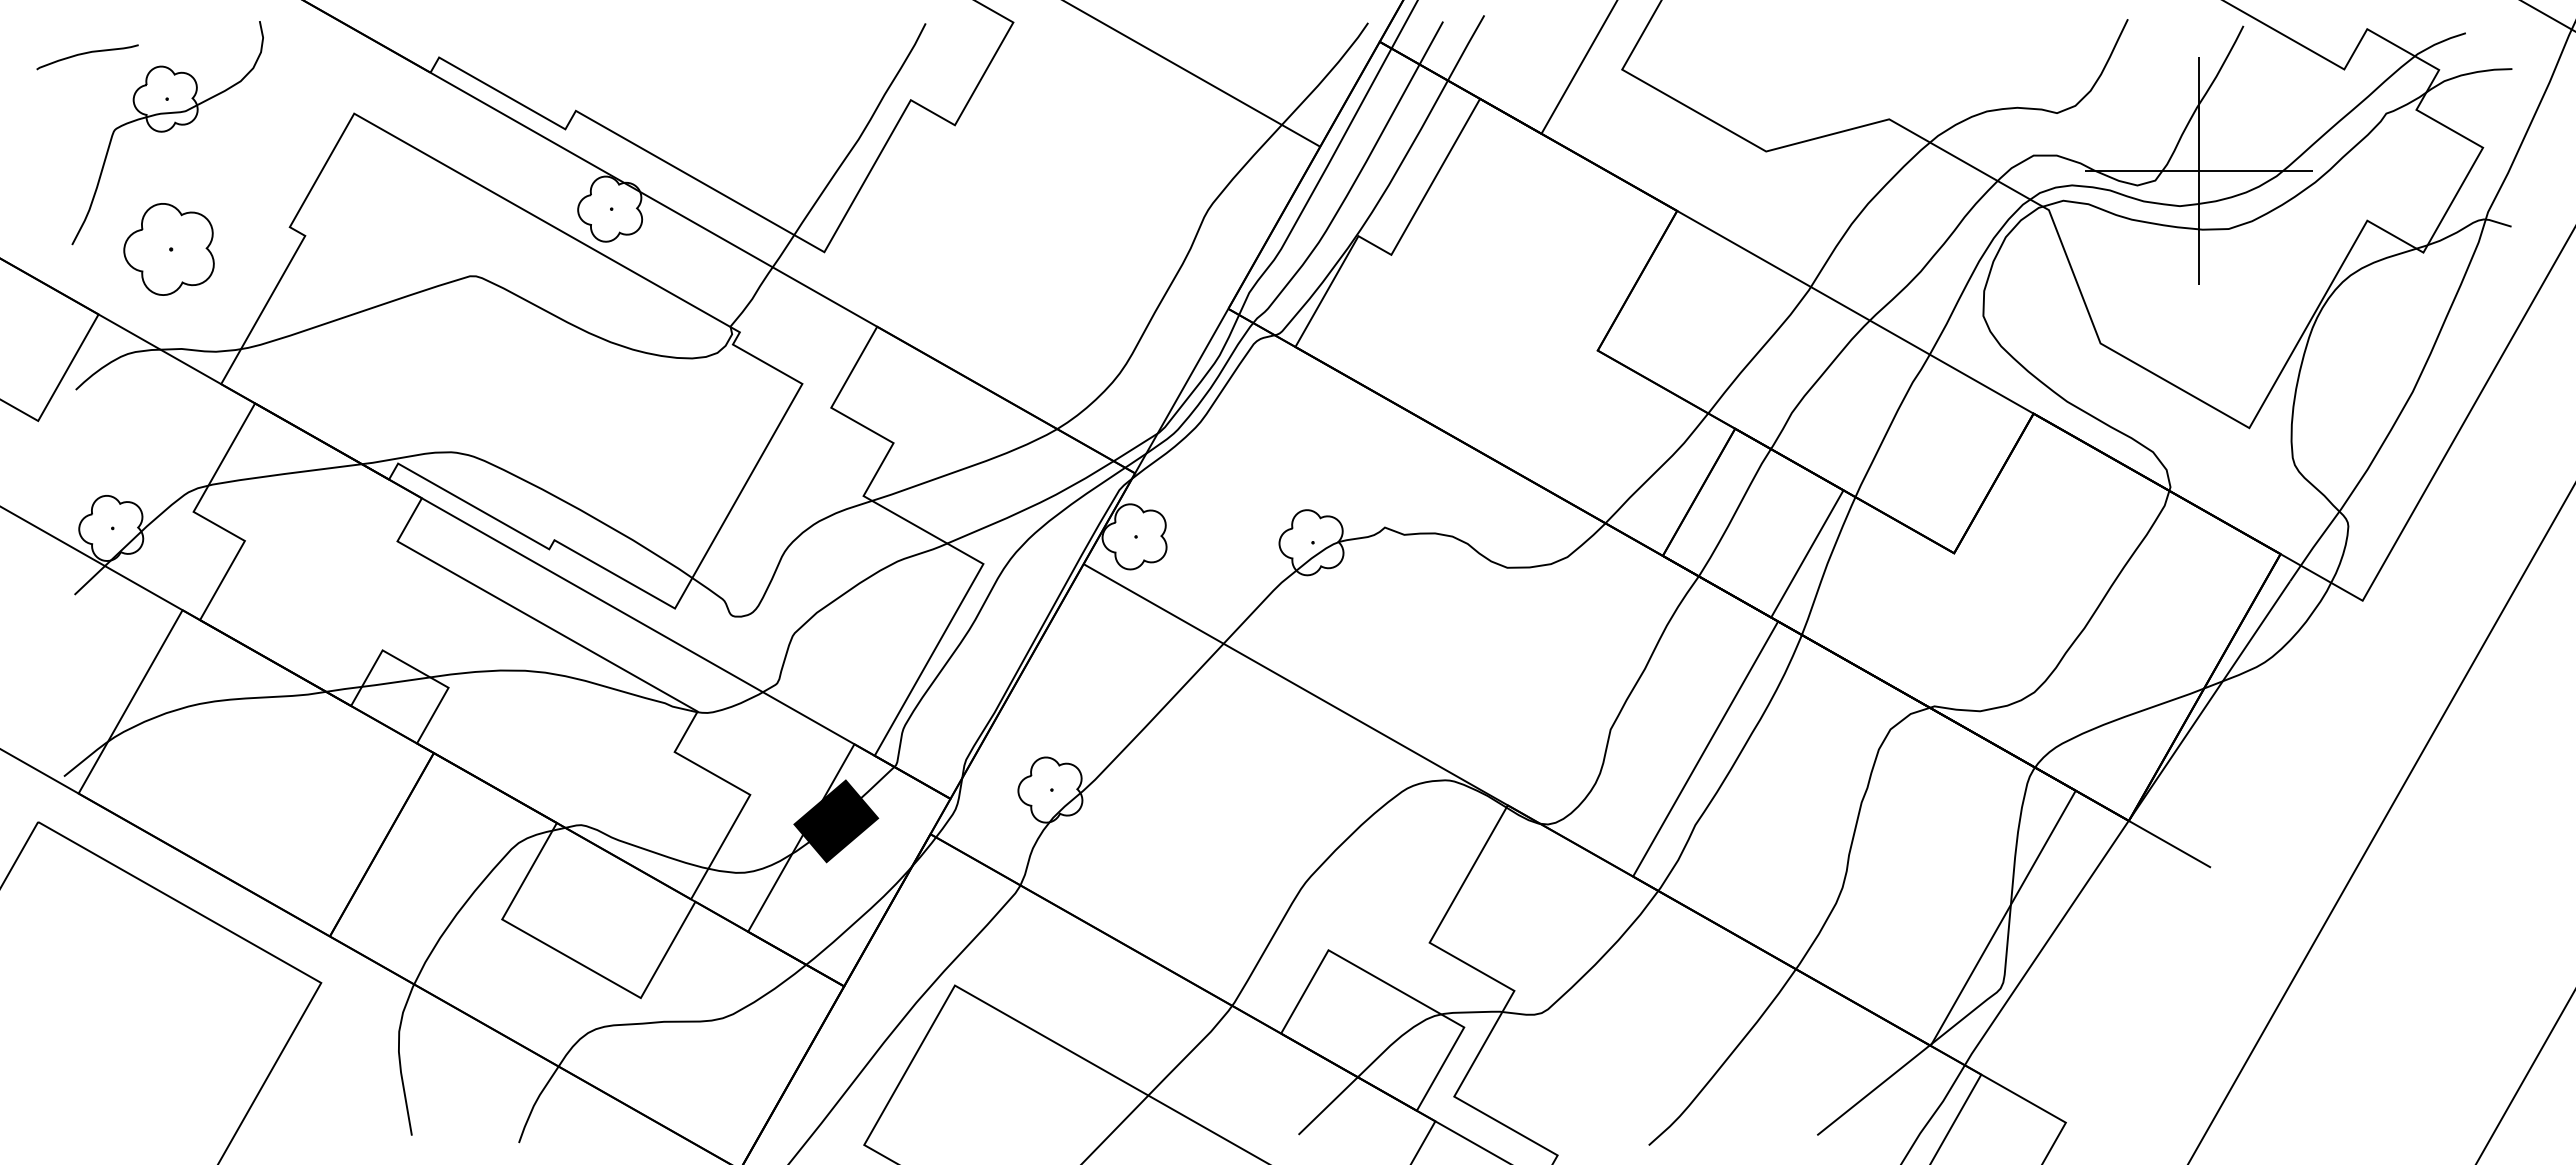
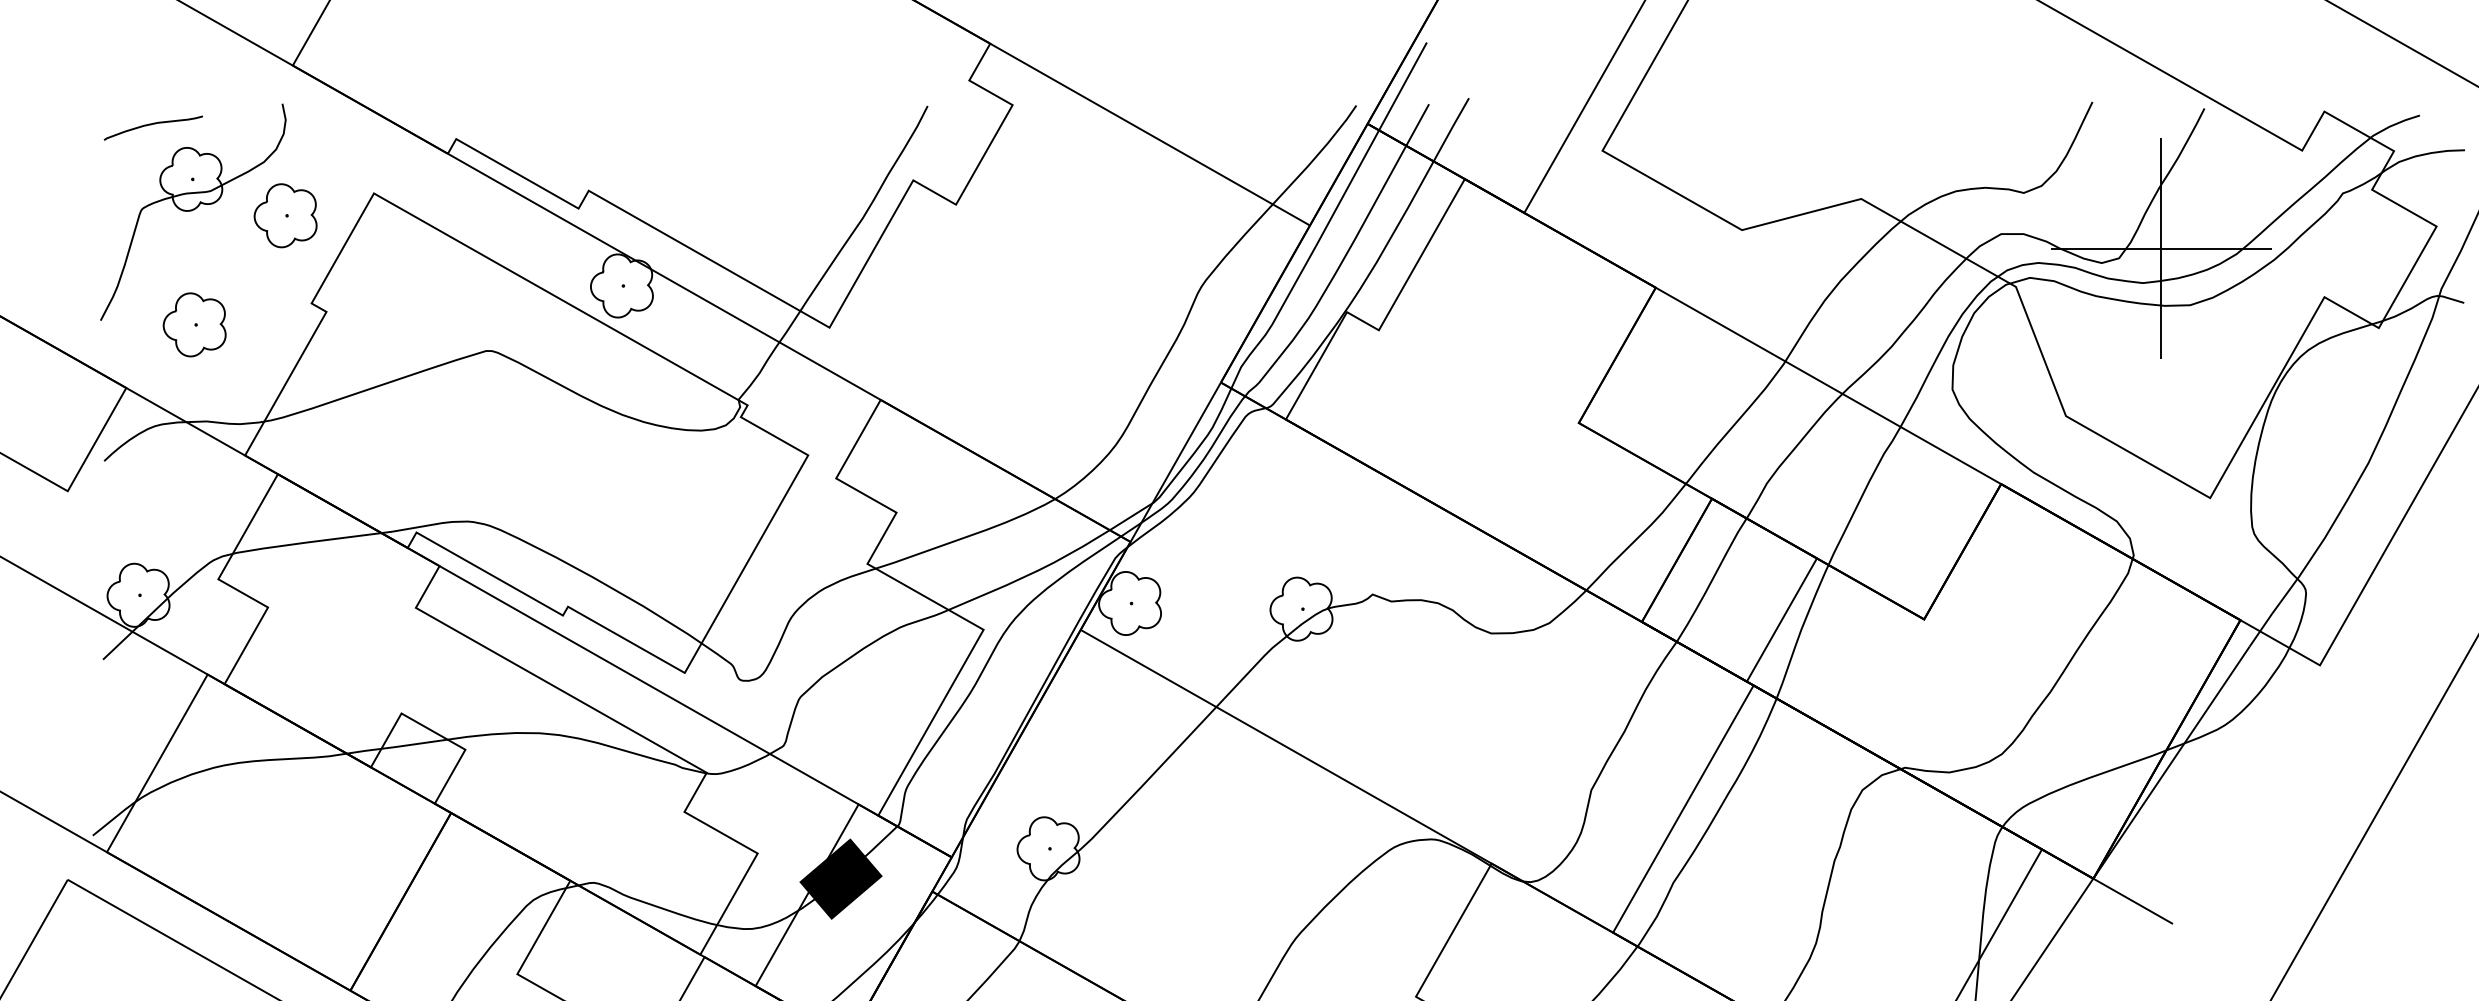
curve: (85, 54) -> (151, 125), moved
part: (262, 136) -> (285, 215), added
part: (169, 248) -> (195, 324), size x0.71

